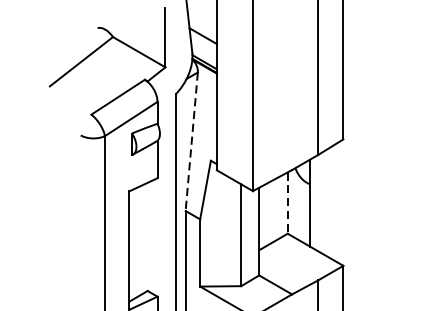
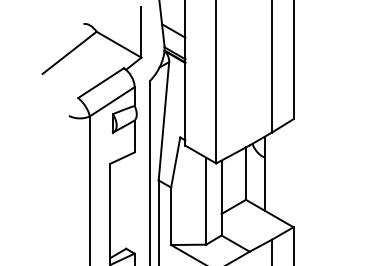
line: (191, 142) -> (163, 121), dashed -> solid
line: (287, 204) -> (245, 174), dashed -> solid

